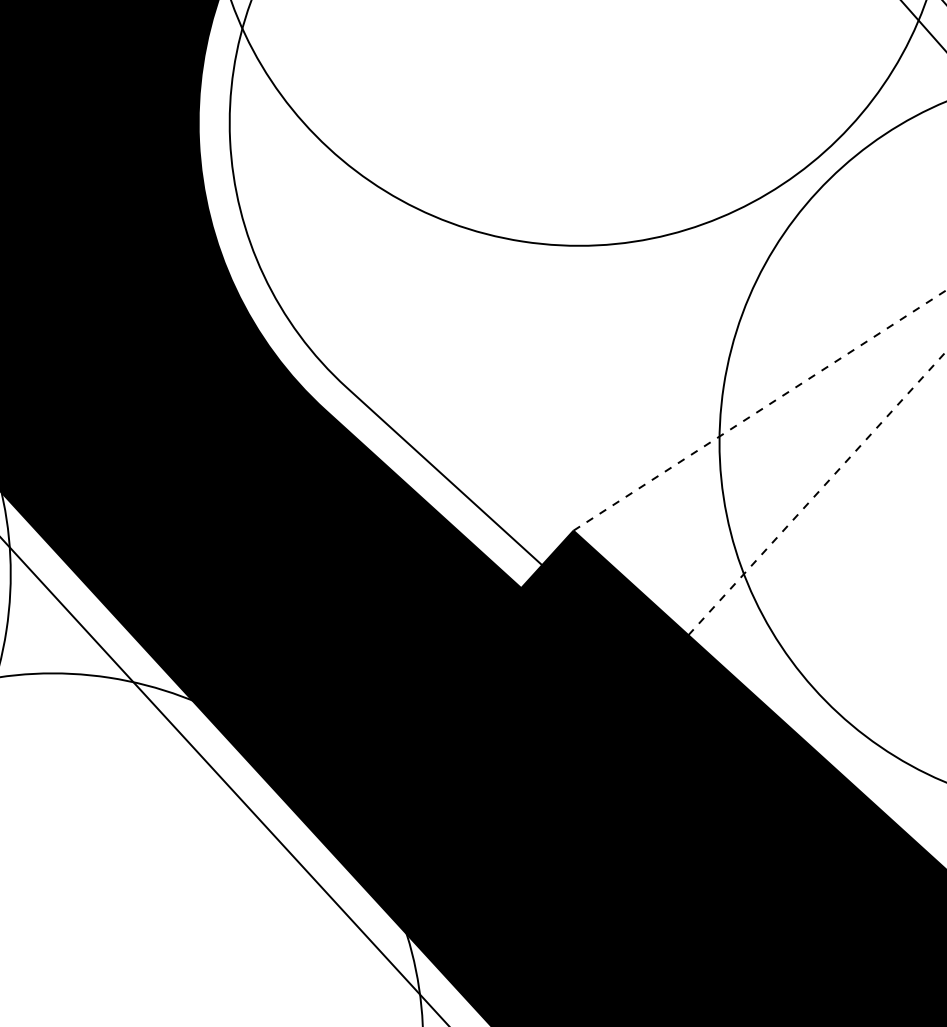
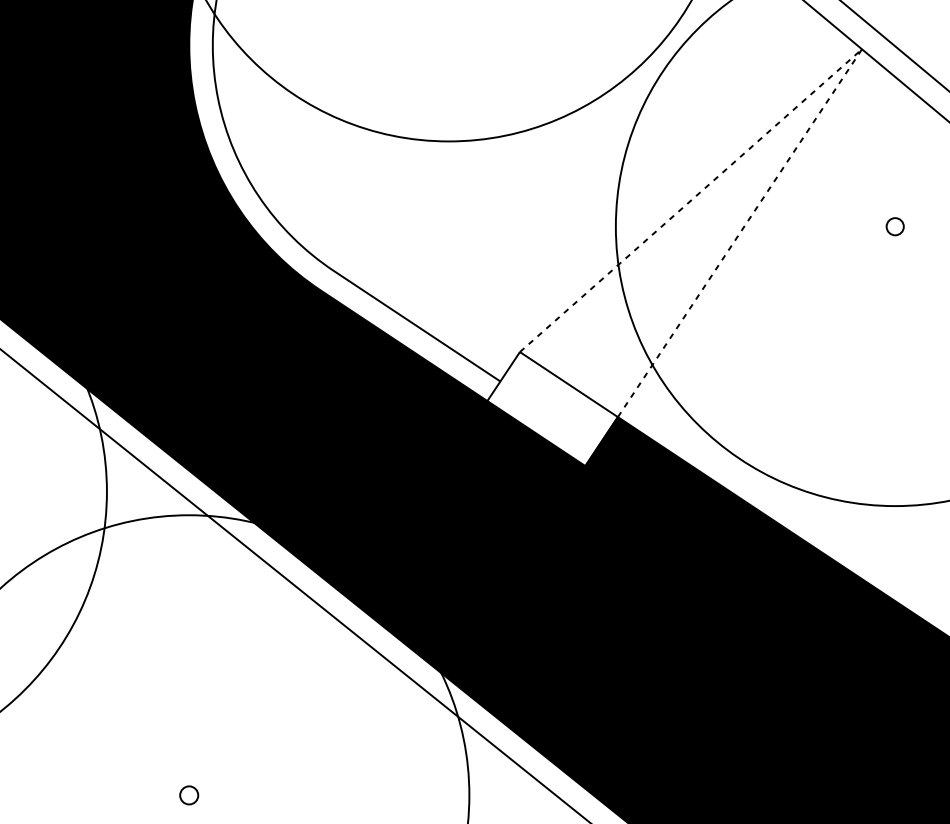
fill: (604, 612) -> (552, 409), removed

